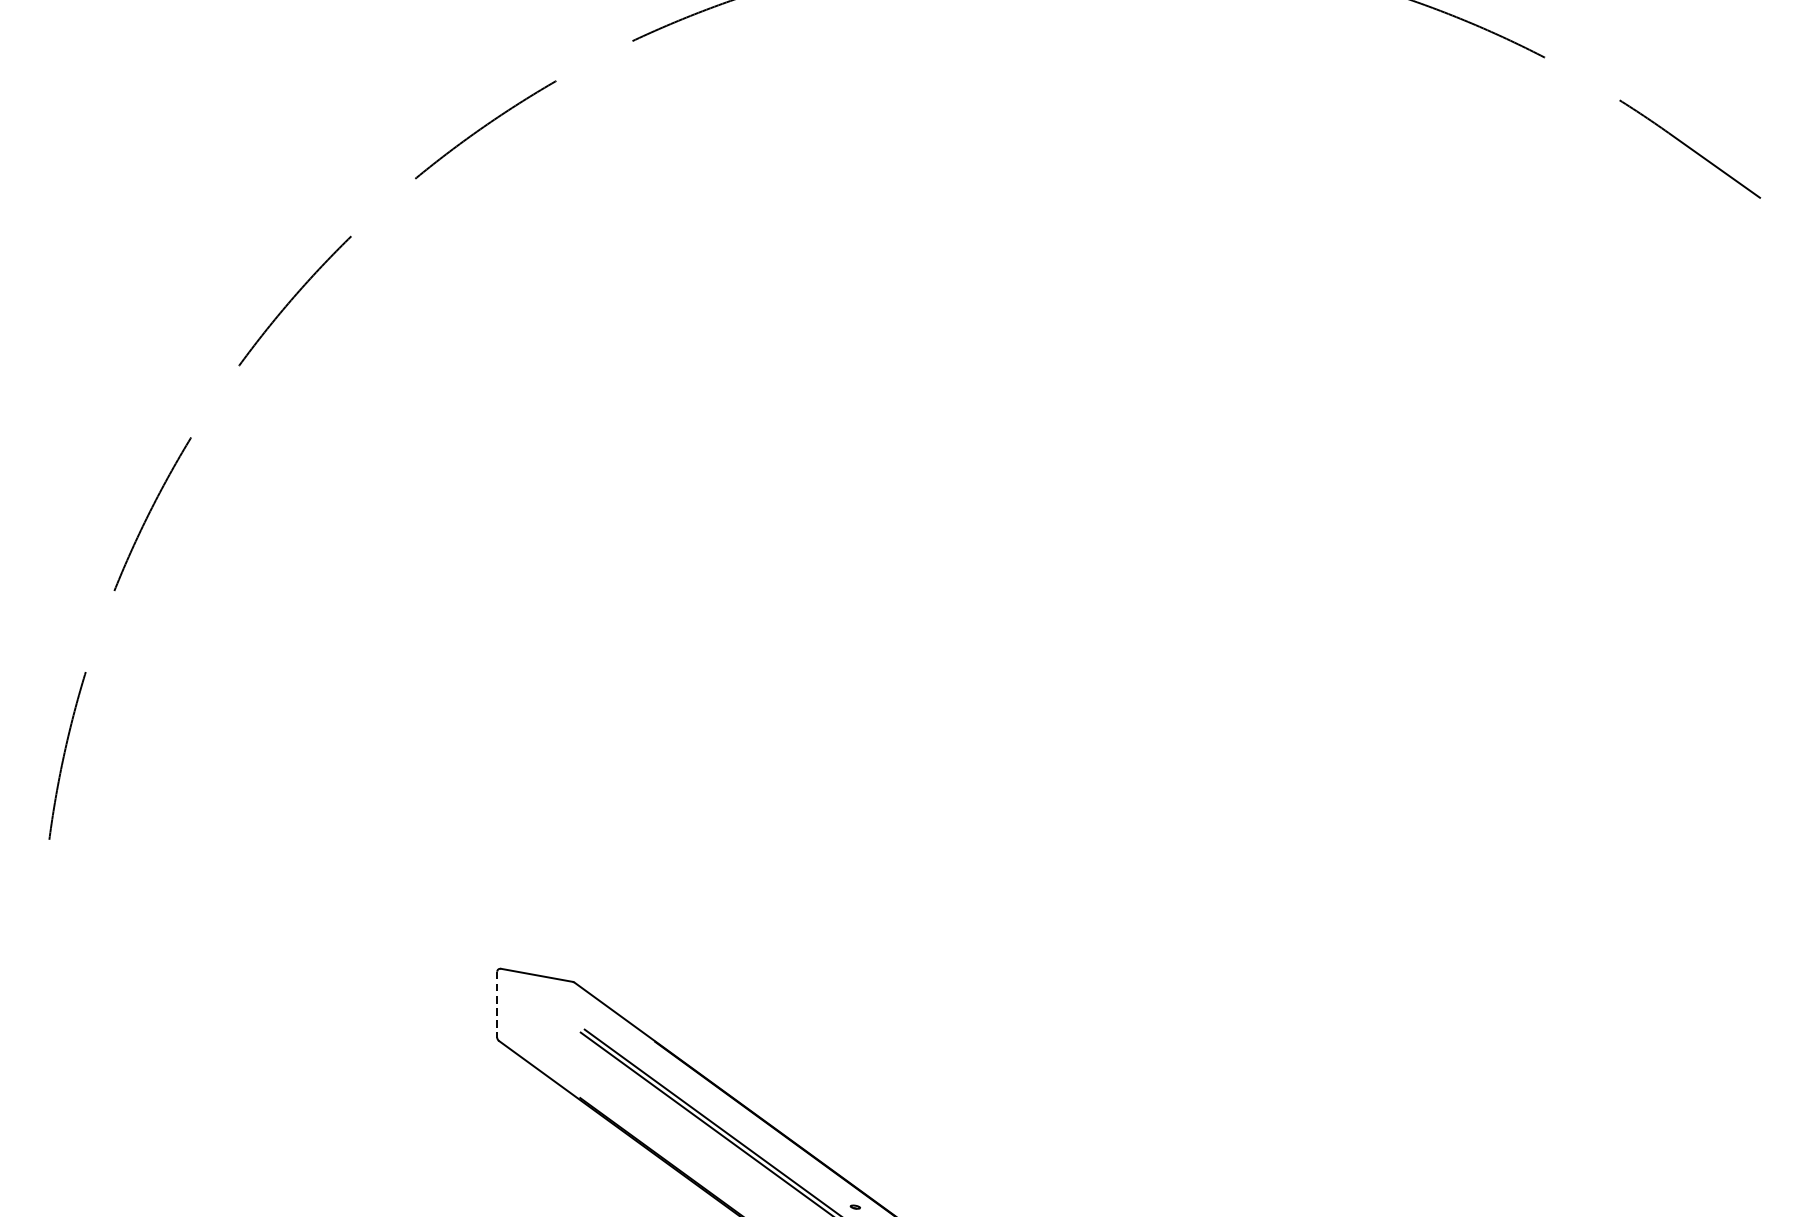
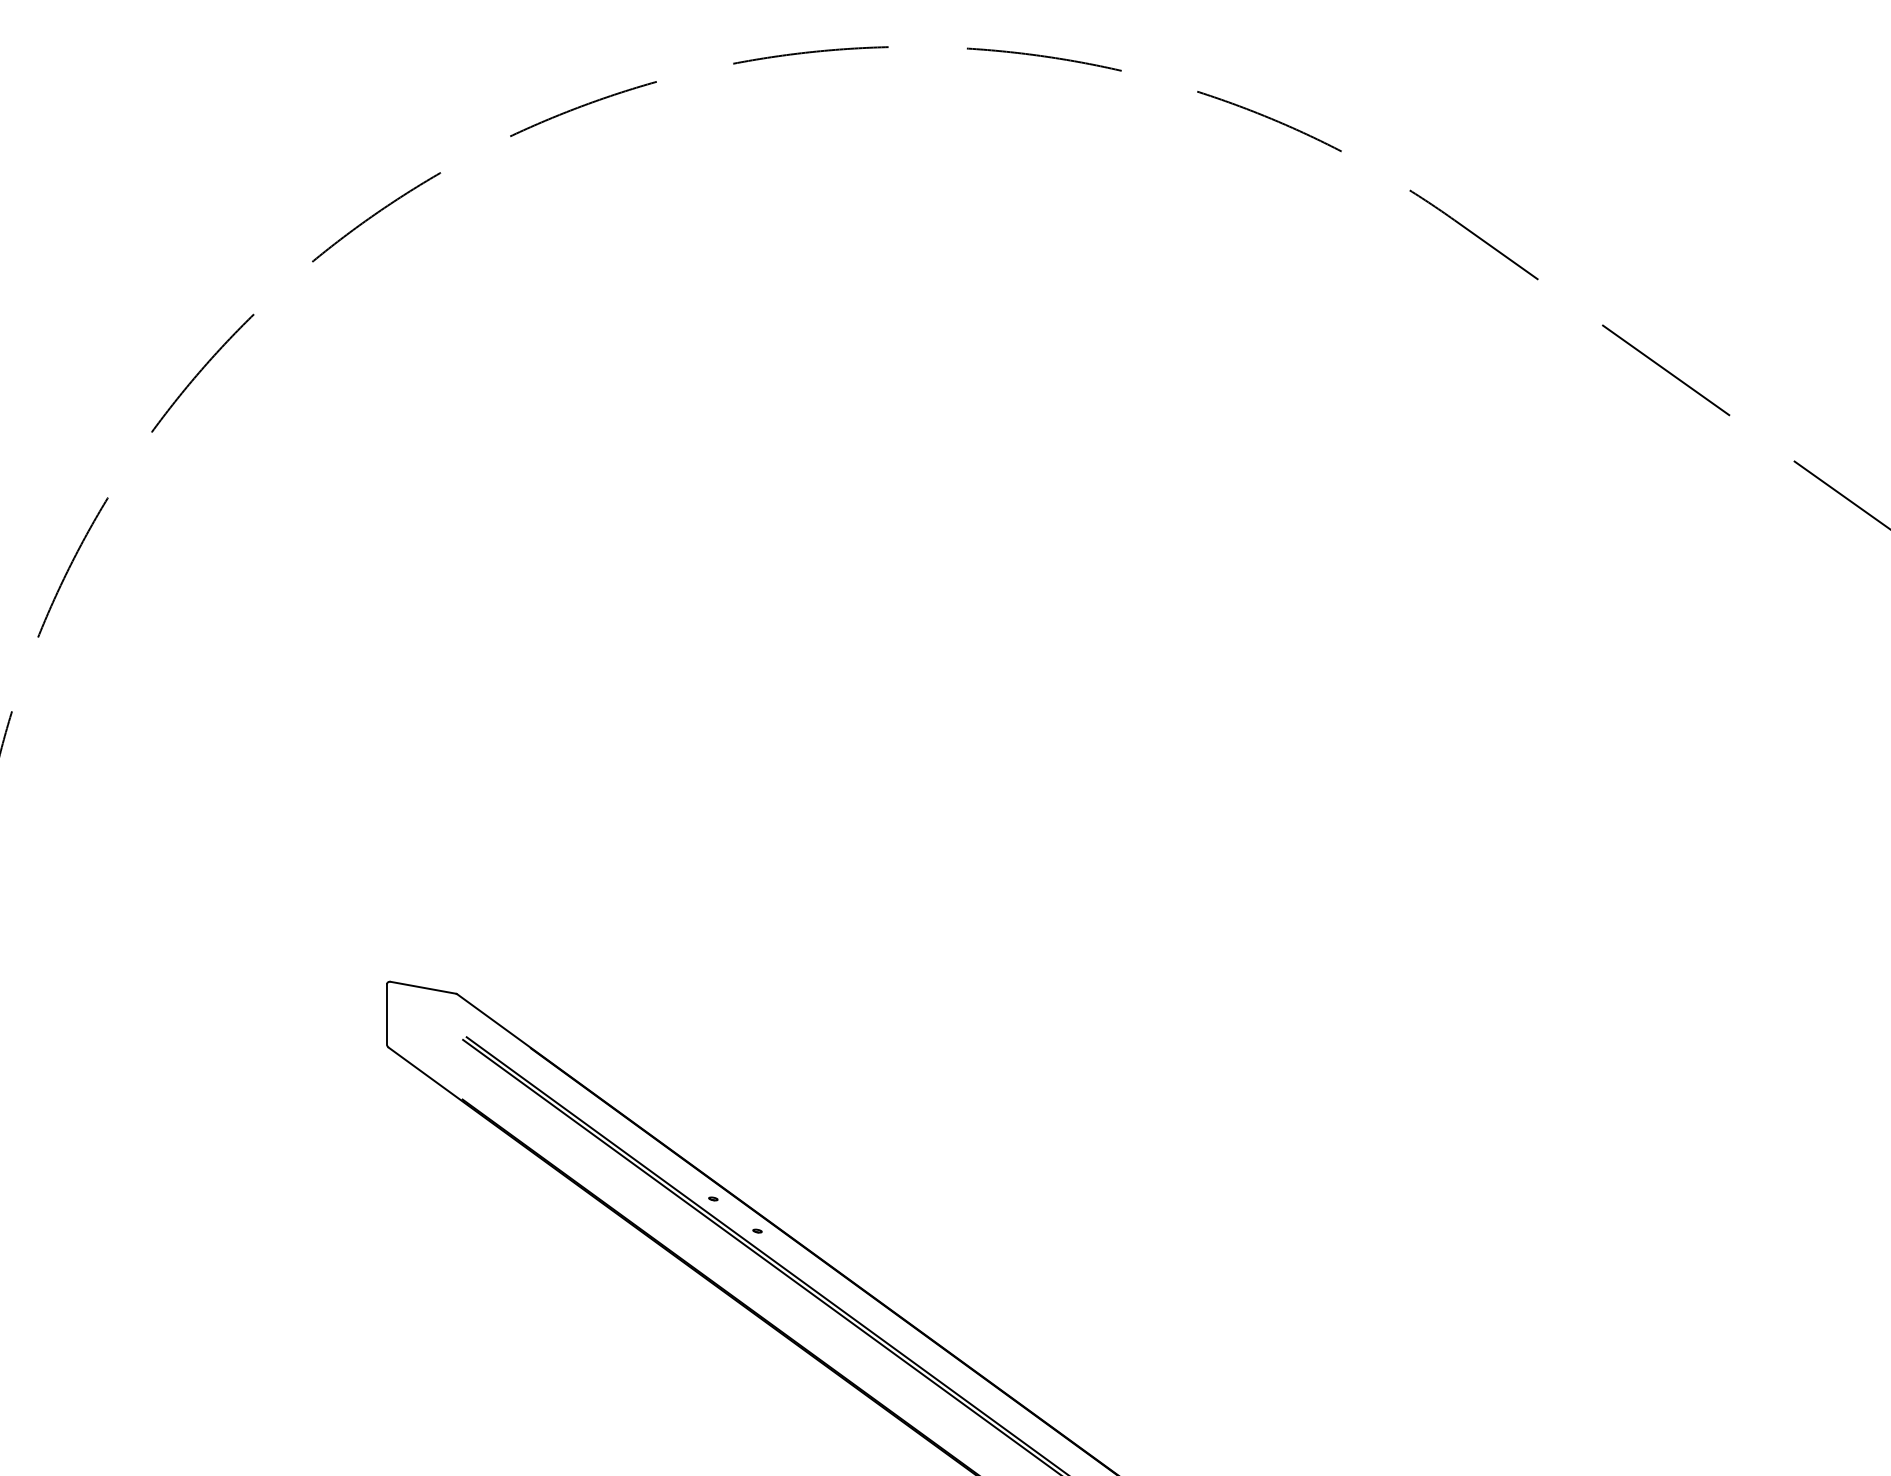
line: (496, 1004) -> (386, 1014), dashed -> solid

